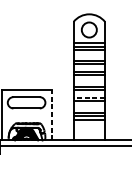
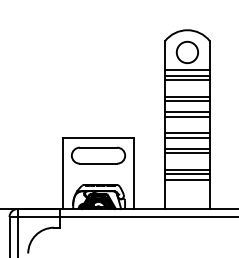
line: (88, 97) -> (186, 148), dashed -> solid
line: (51, 115) -> (134, 173), dashed -> solid

